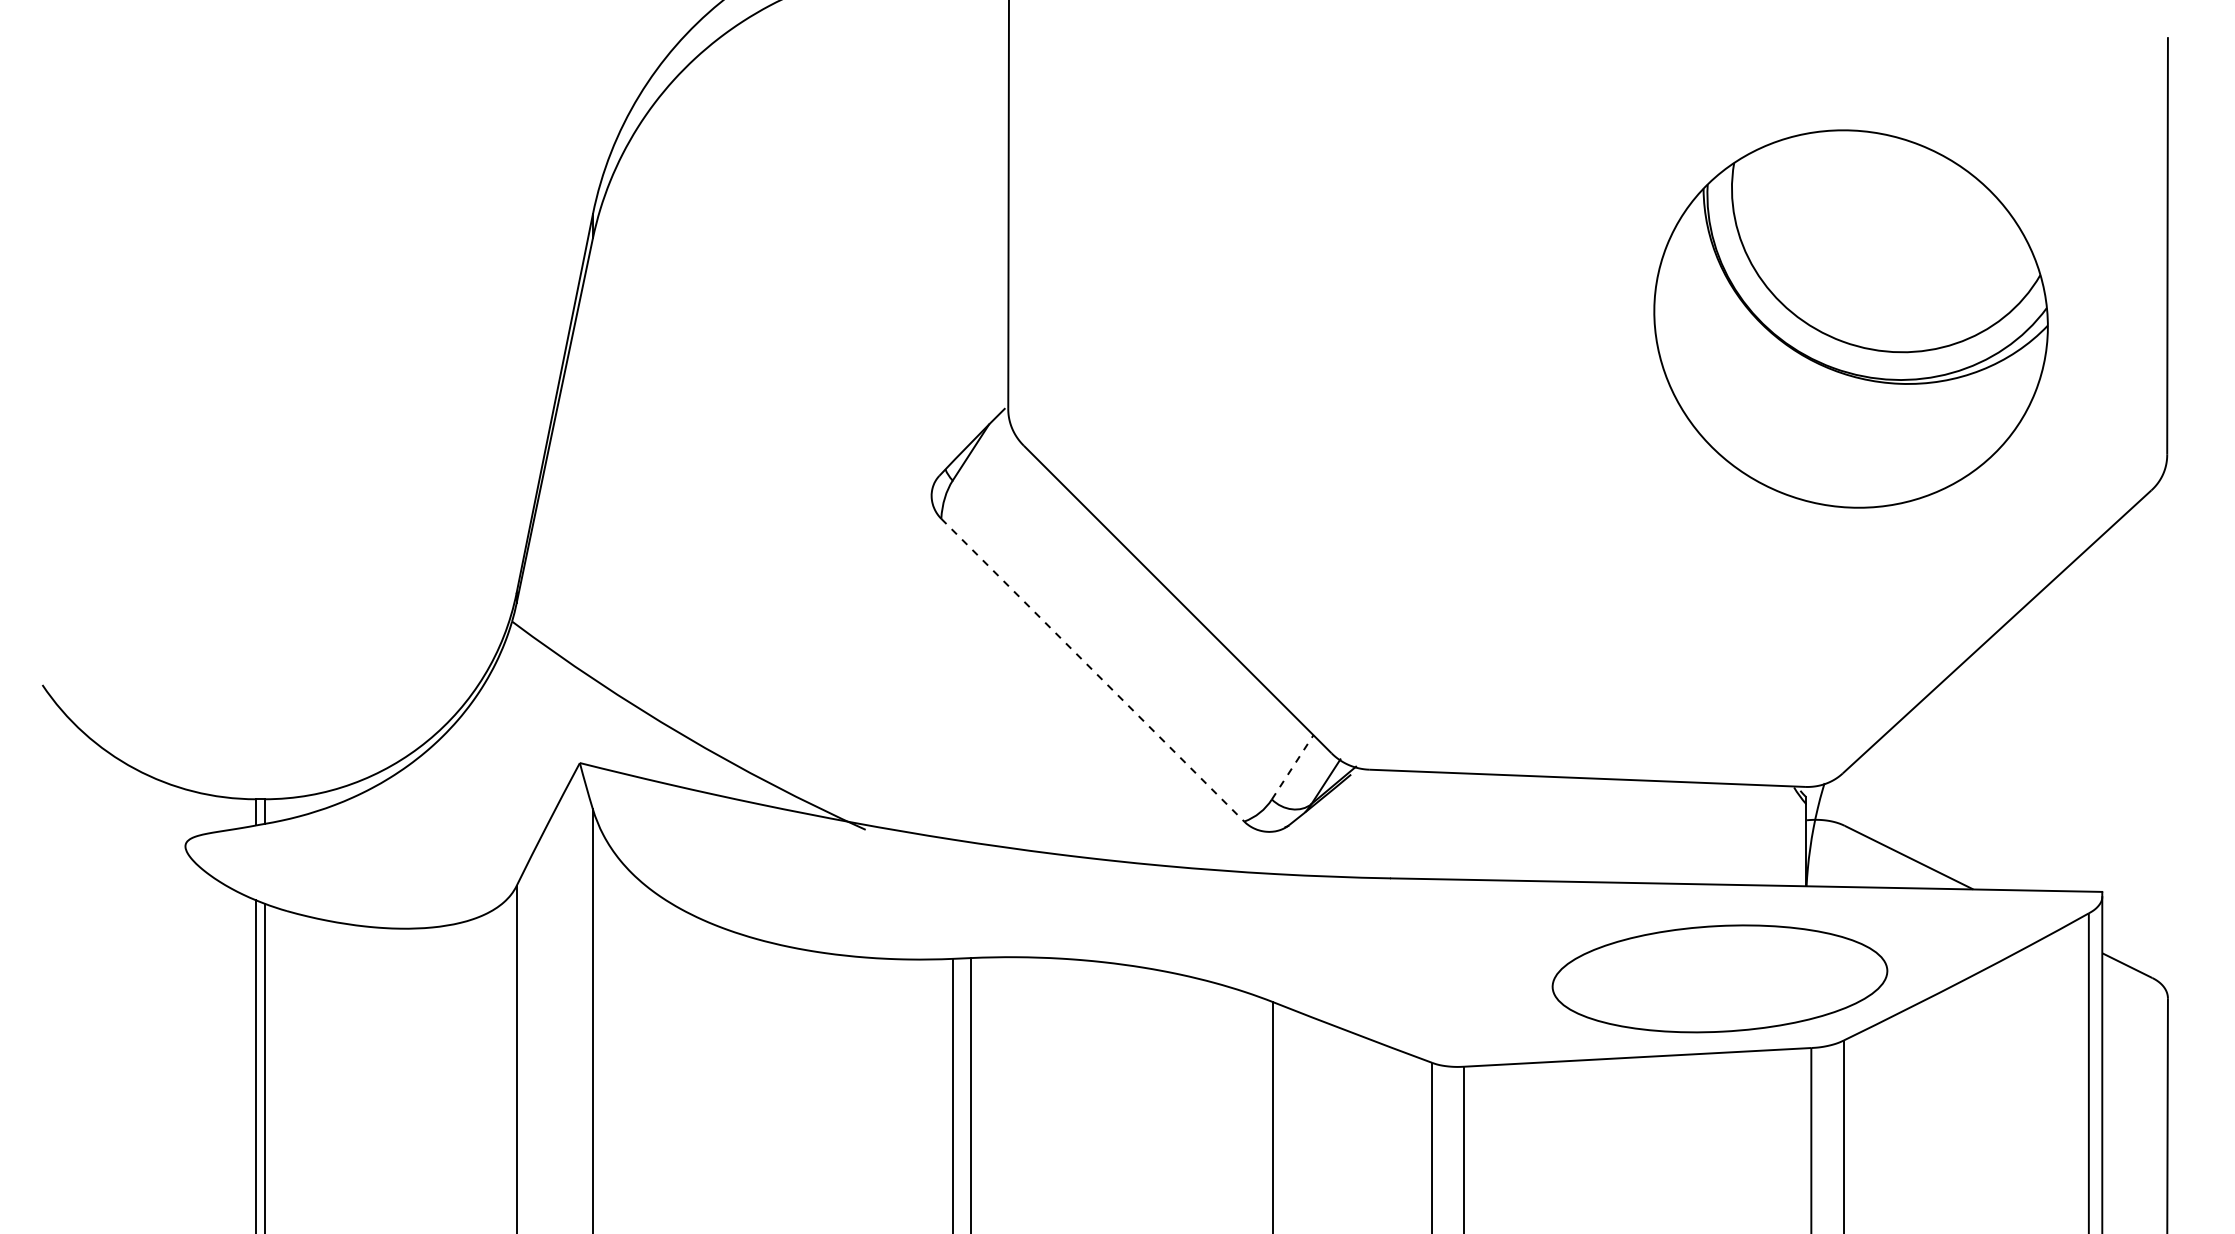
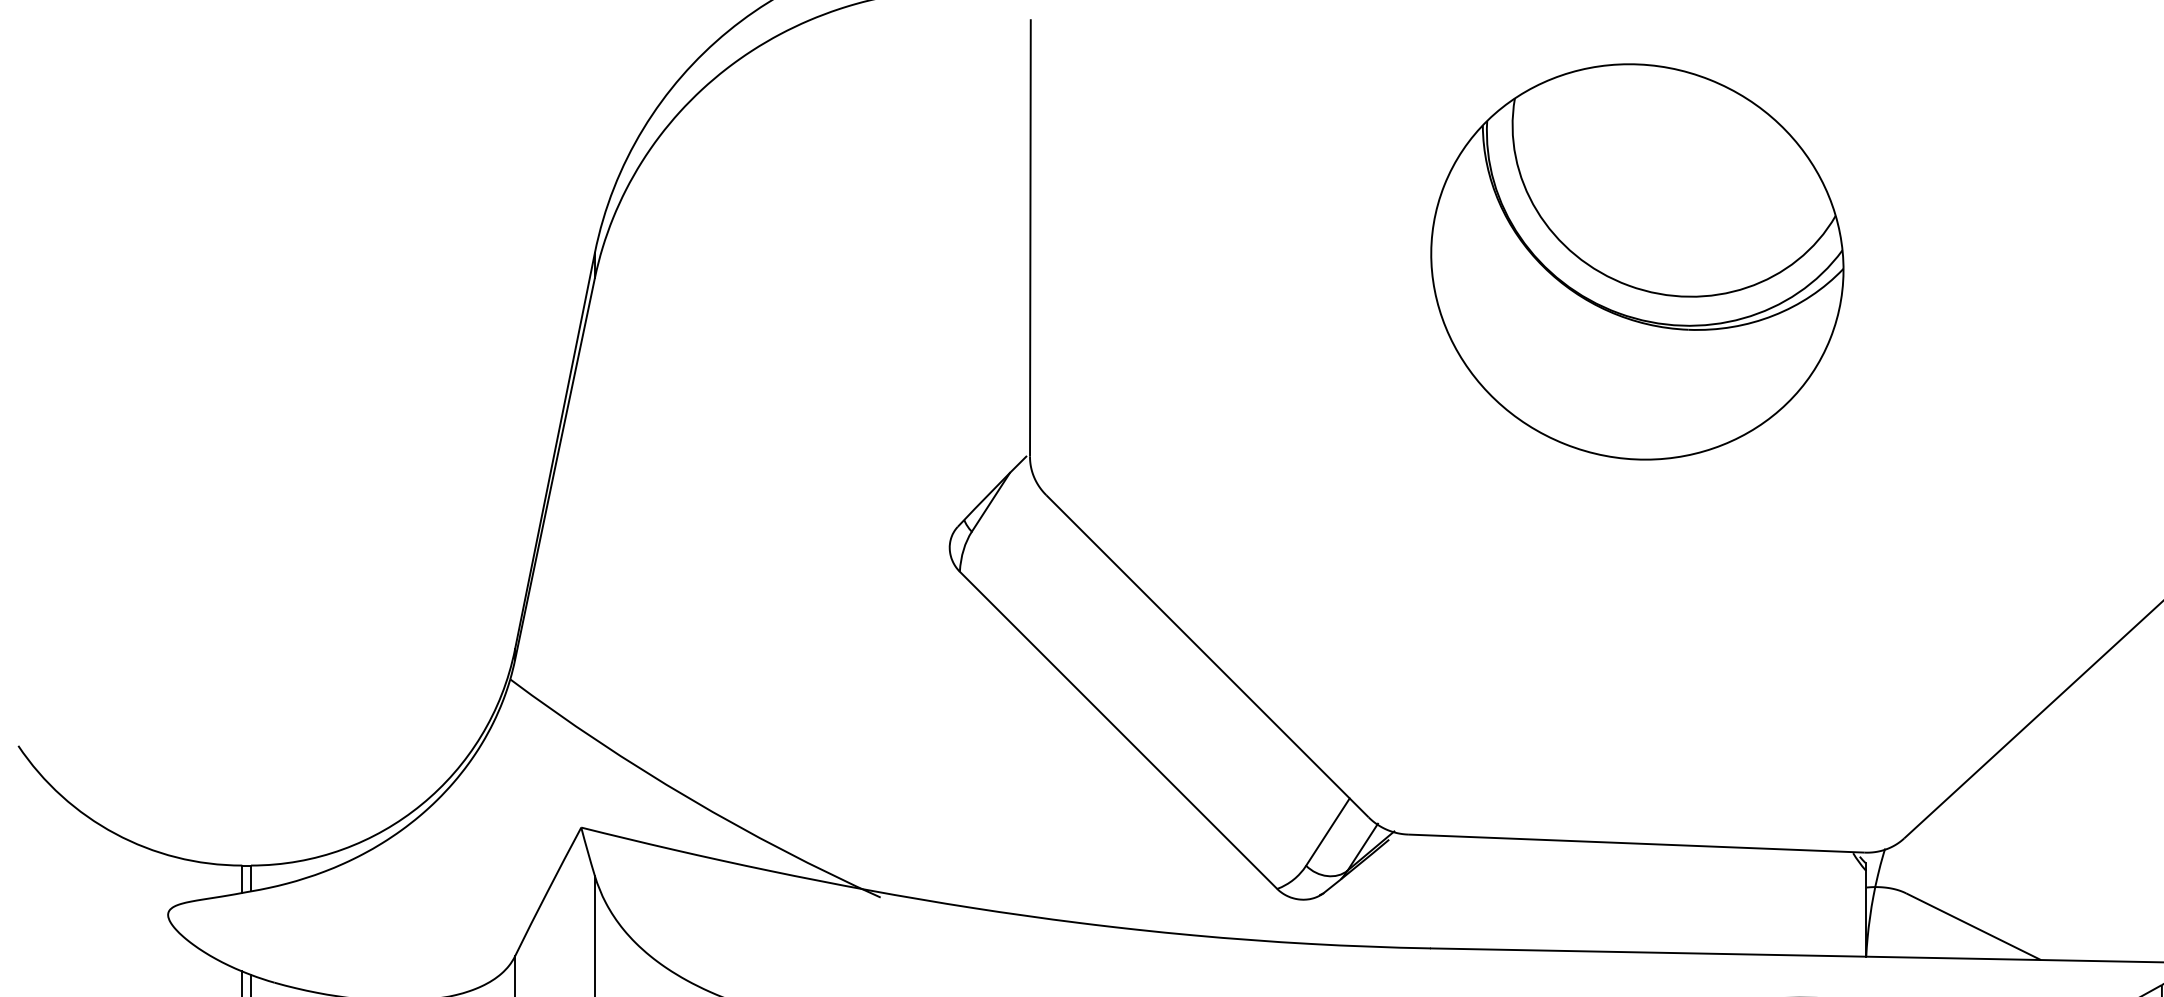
part: (1850, 318) -> (1636, 261), moved
line: (1093, 670) -> (1119, 730), dashed -> solid
line: (1292, 766) -> (1327, 831), dashed -> solid

